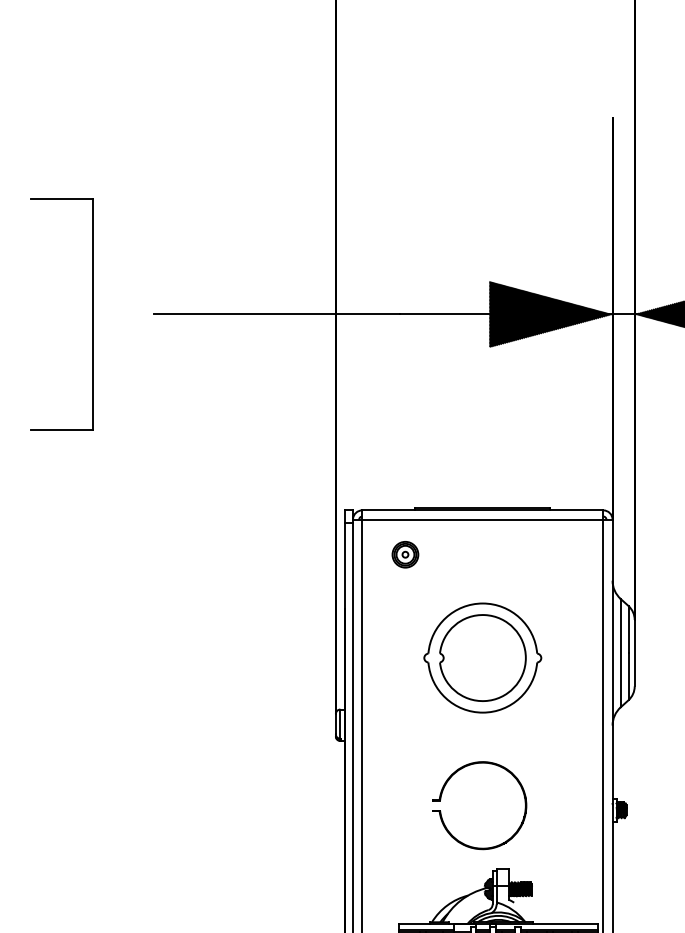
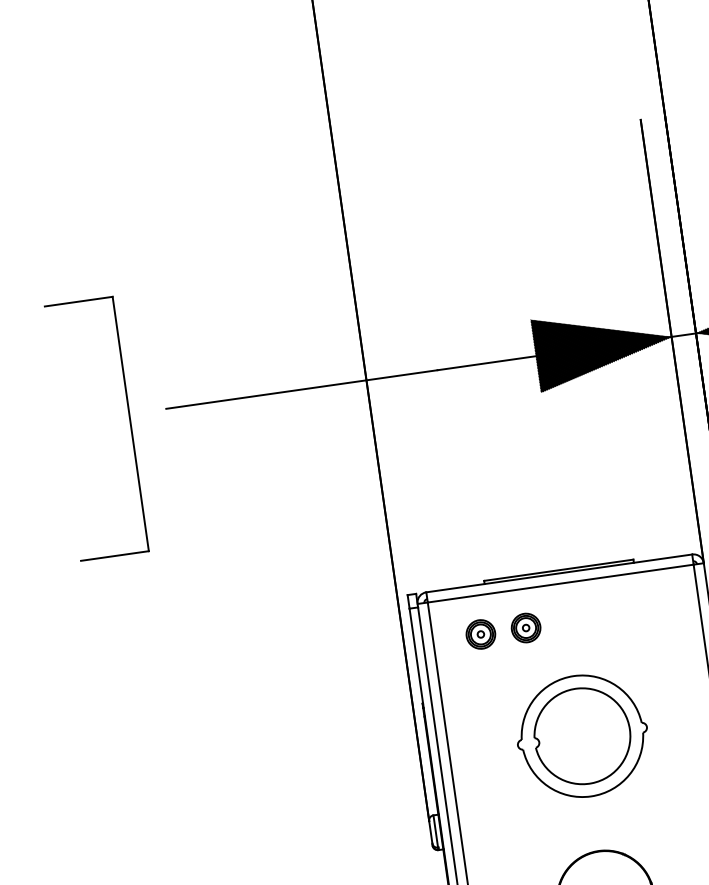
part: (92, 314) -> (130, 424), moved
part: (446, 554) -> (526, 627), added

